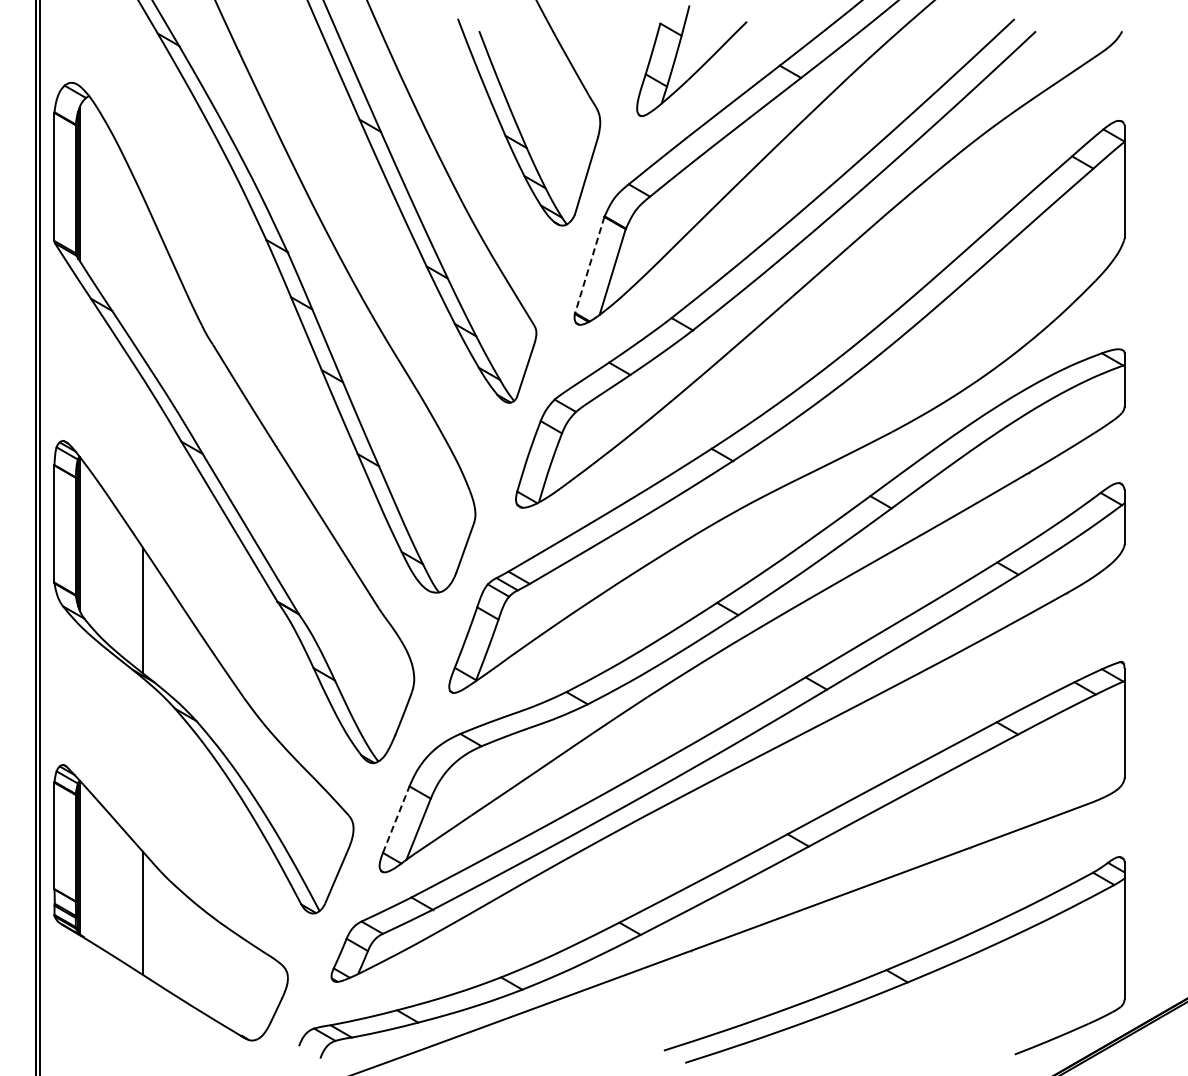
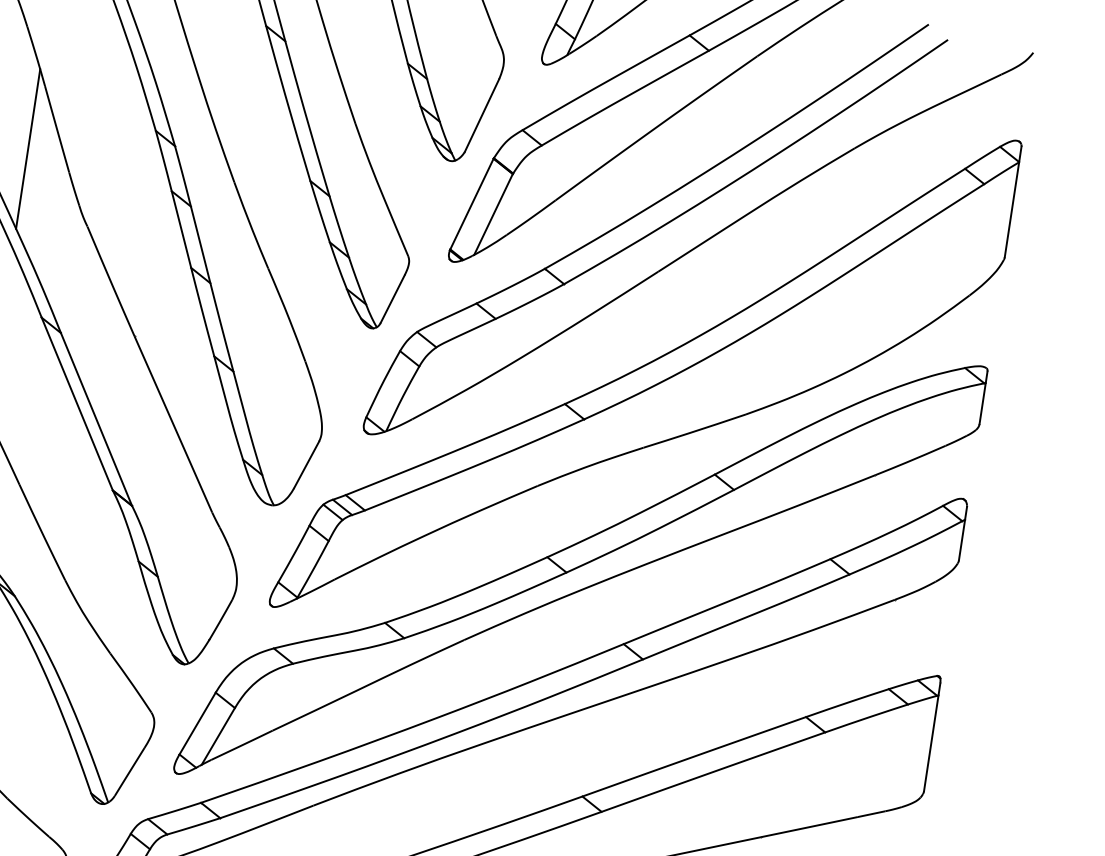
line: (589, 265) -> (471, 204), dashed -> solid
line: (142, 276) -> (27, 148), added
line: (396, 819) -> (197, 723), dashed -> solid

